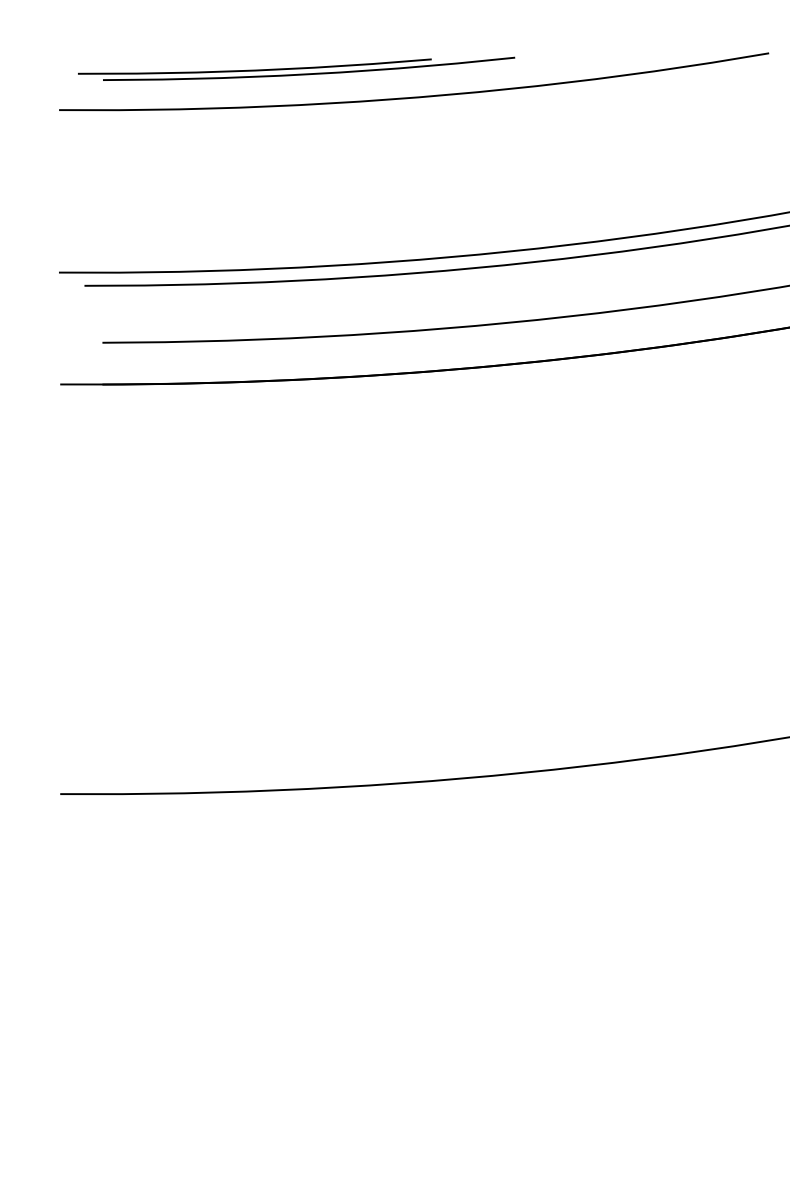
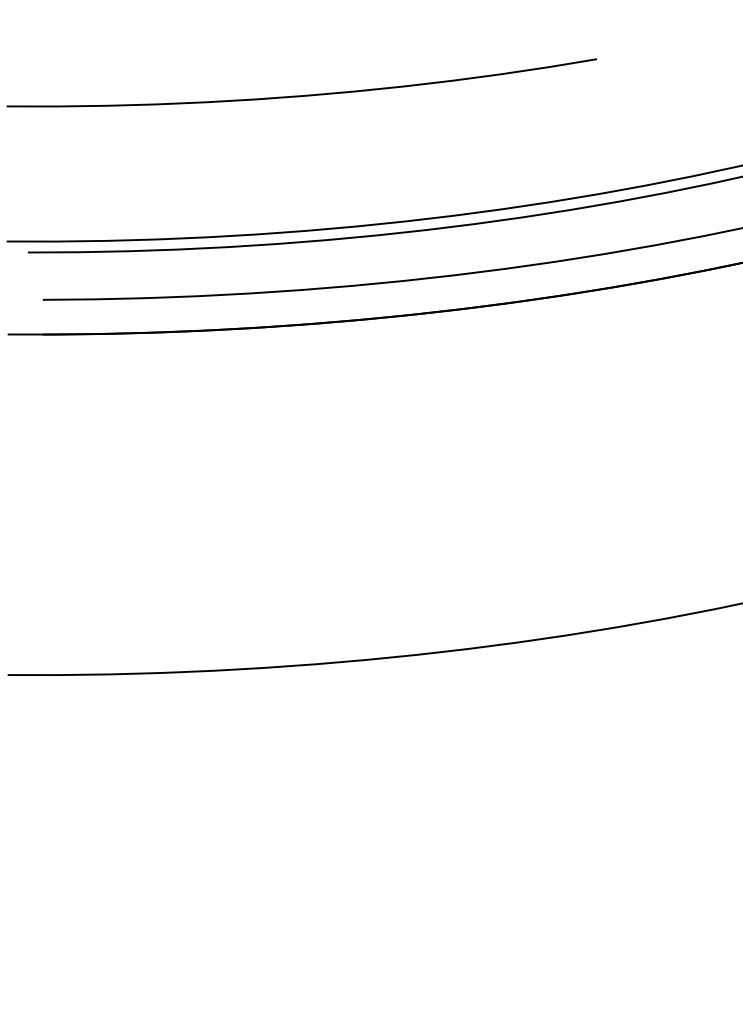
part: (295, 69) -> (203, 72), removed

